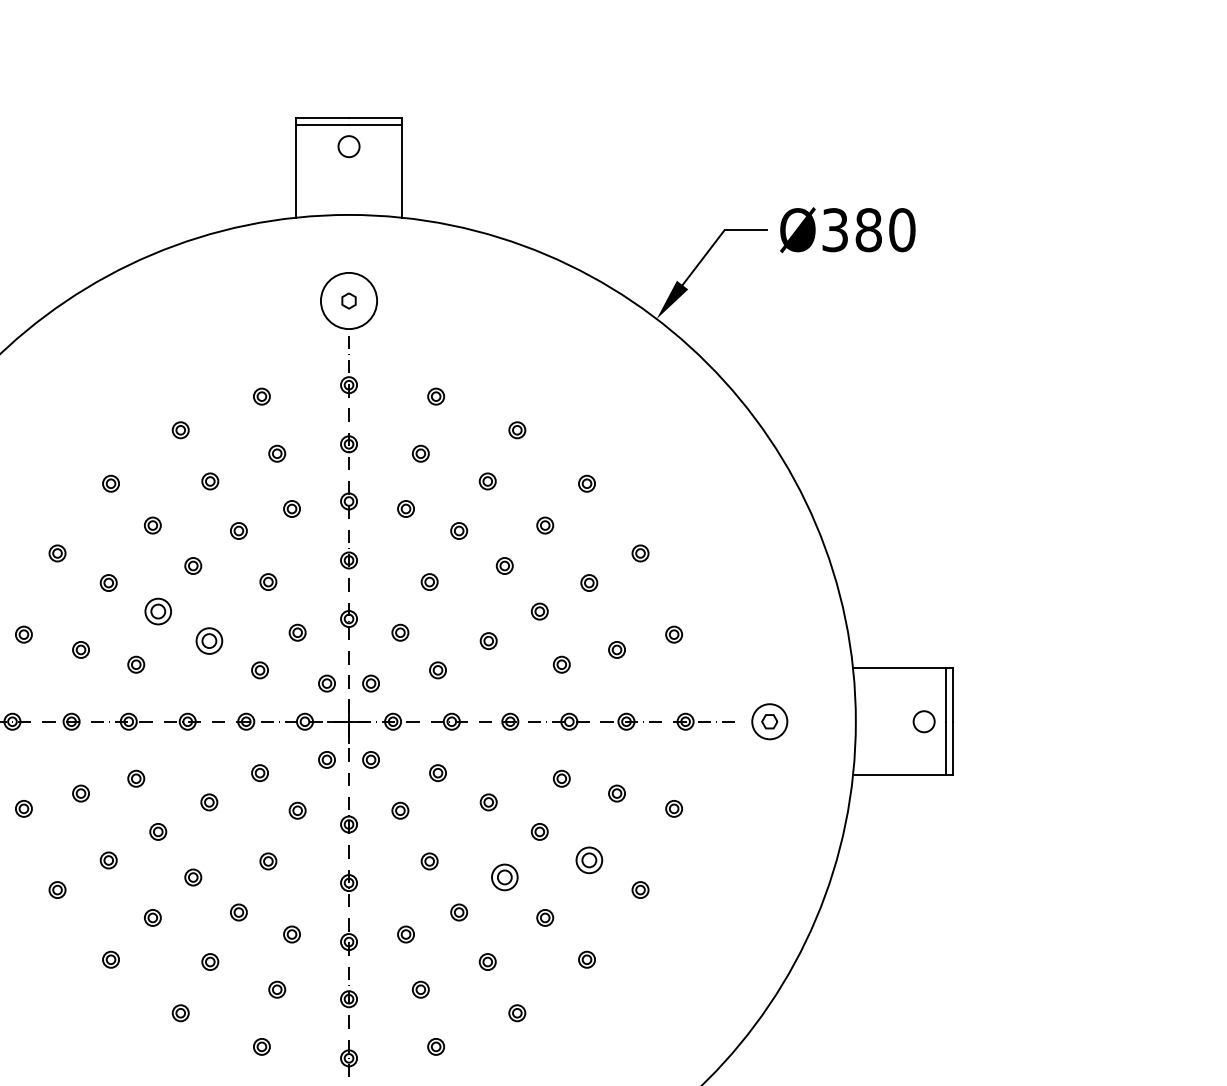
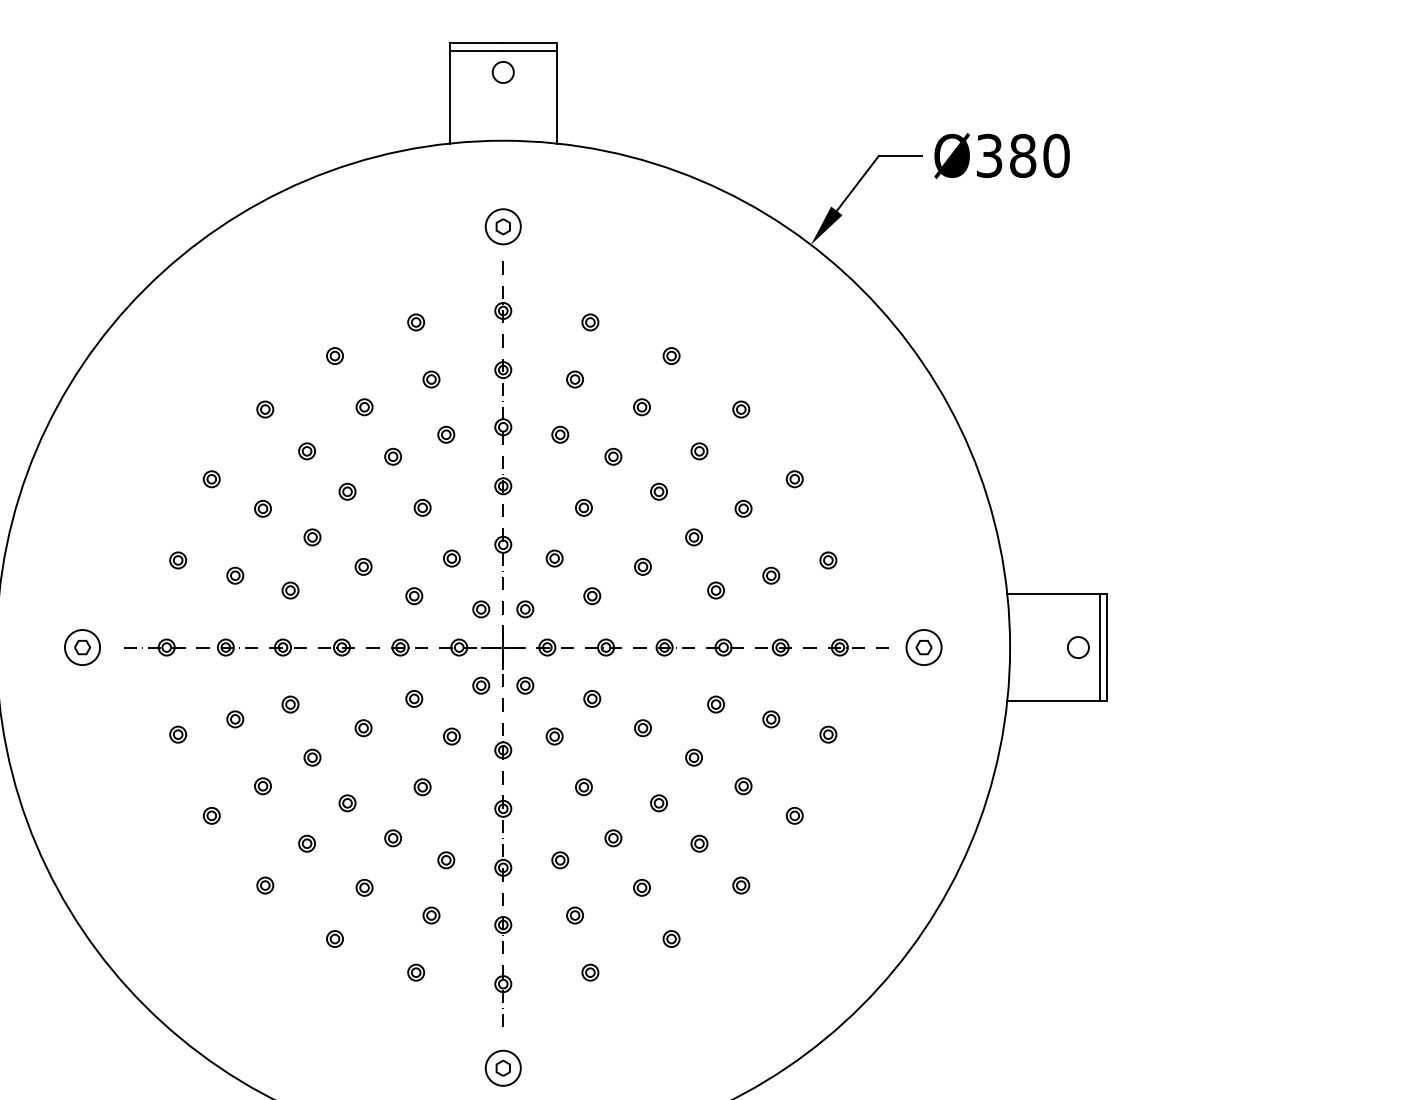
circle: (348, 300) -> (502, 226), size x0.62
part: (158, 611) -> (312, 537), size x0.62
part: (209, 640) -> (363, 566), size x0.62
part: (589, 860) -> (743, 786), size x0.62
part: (504, 877) -> (658, 803), size x0.62

